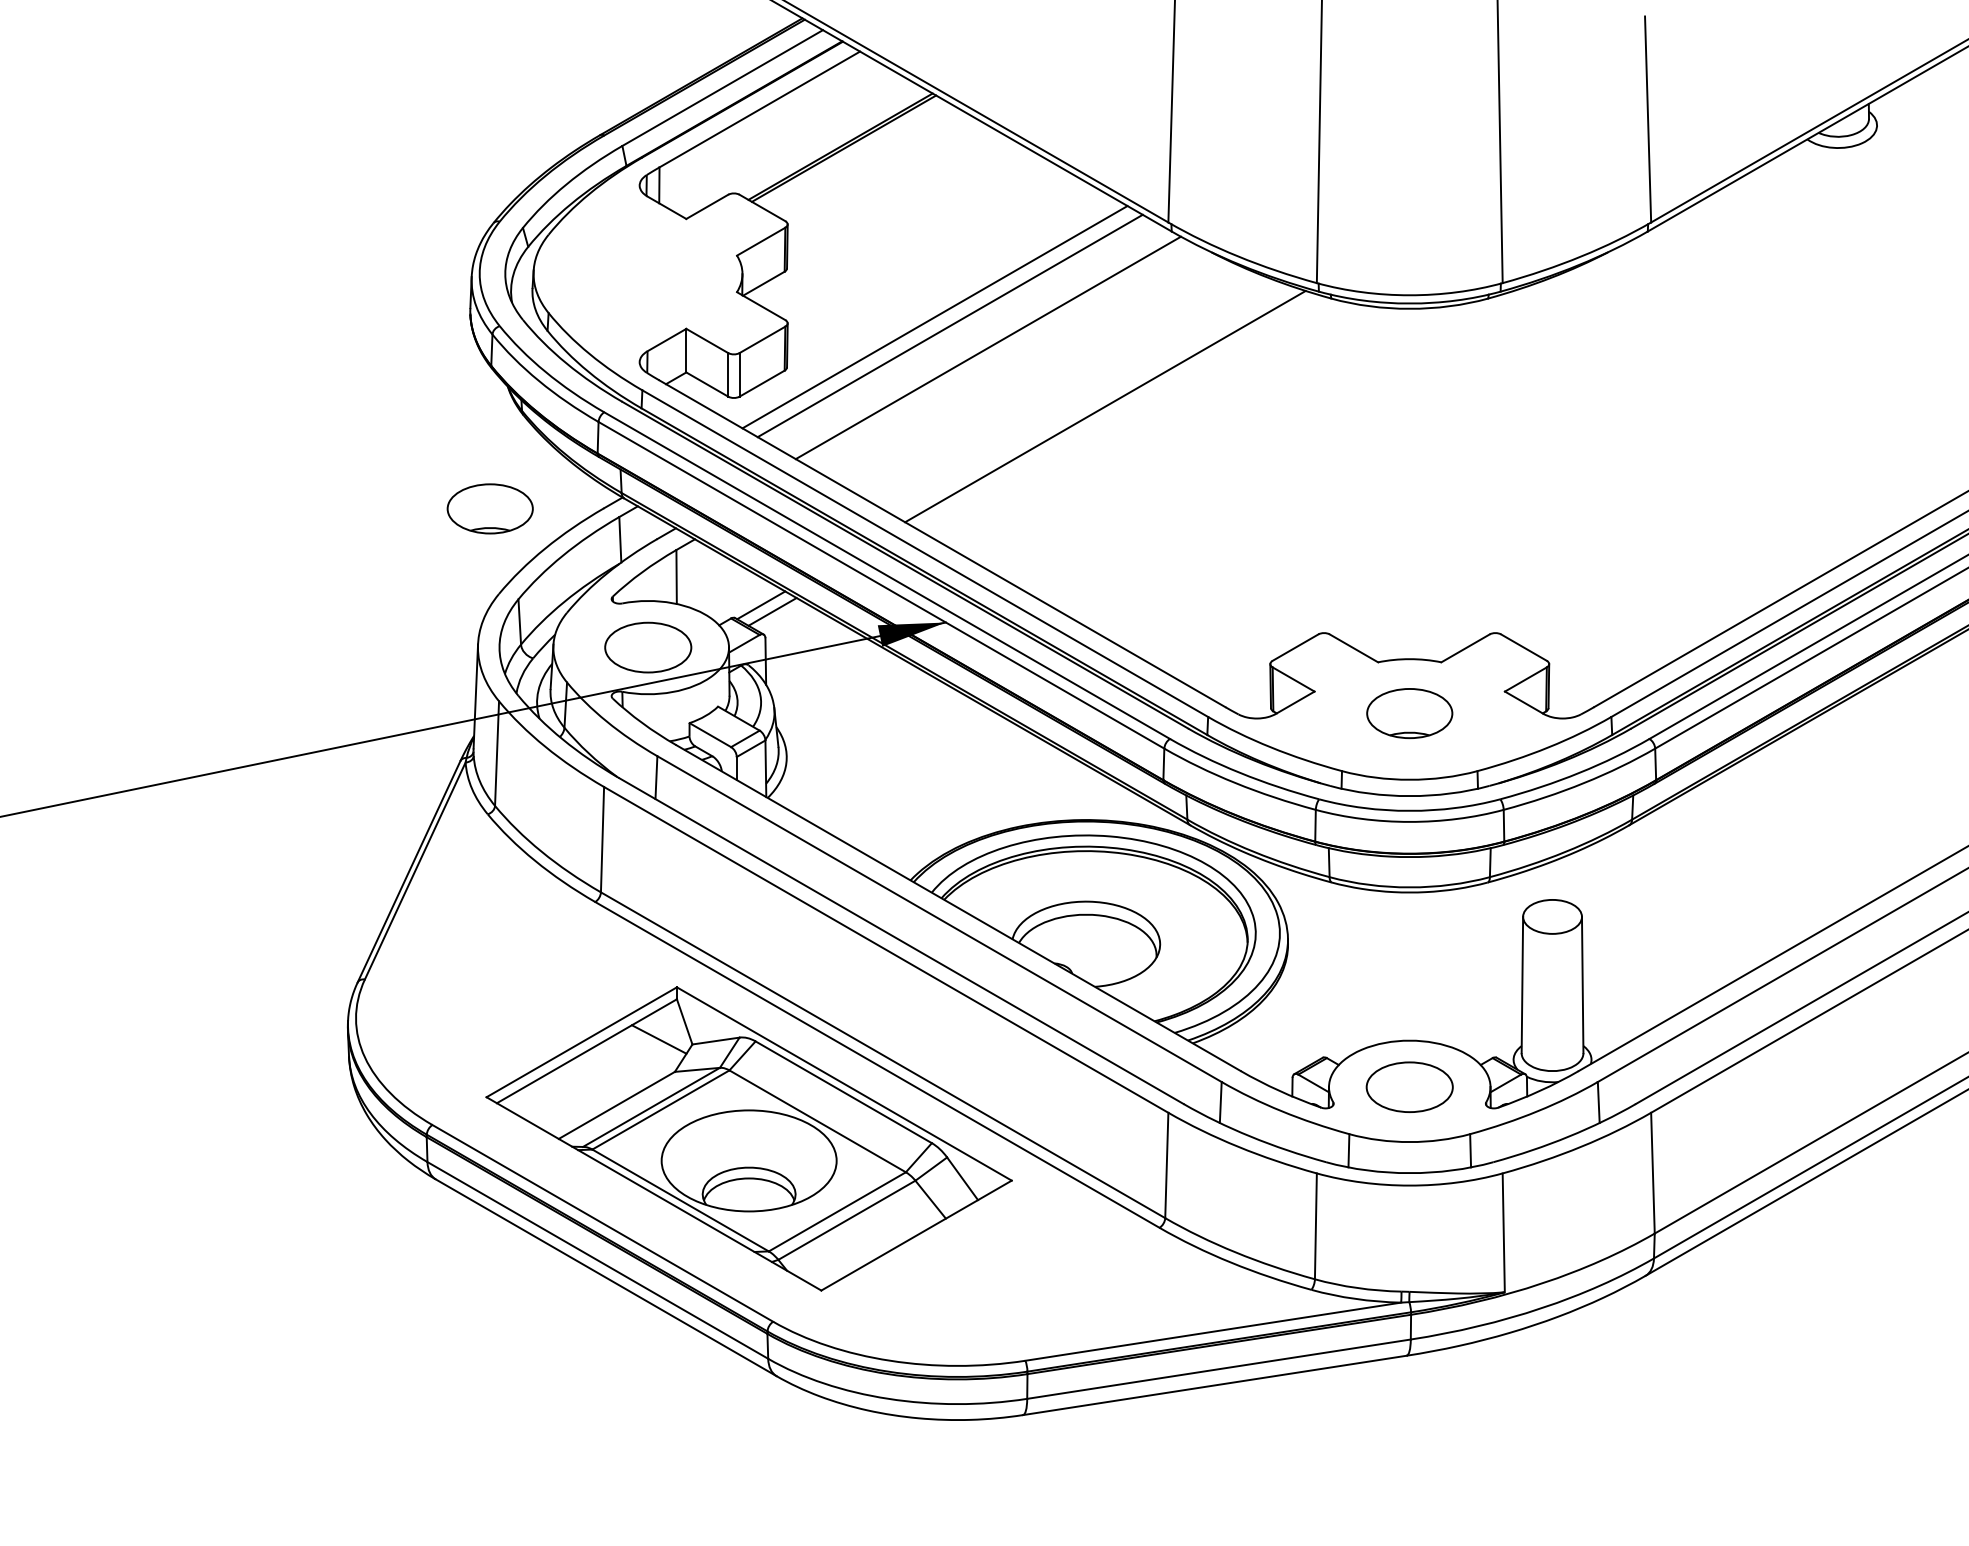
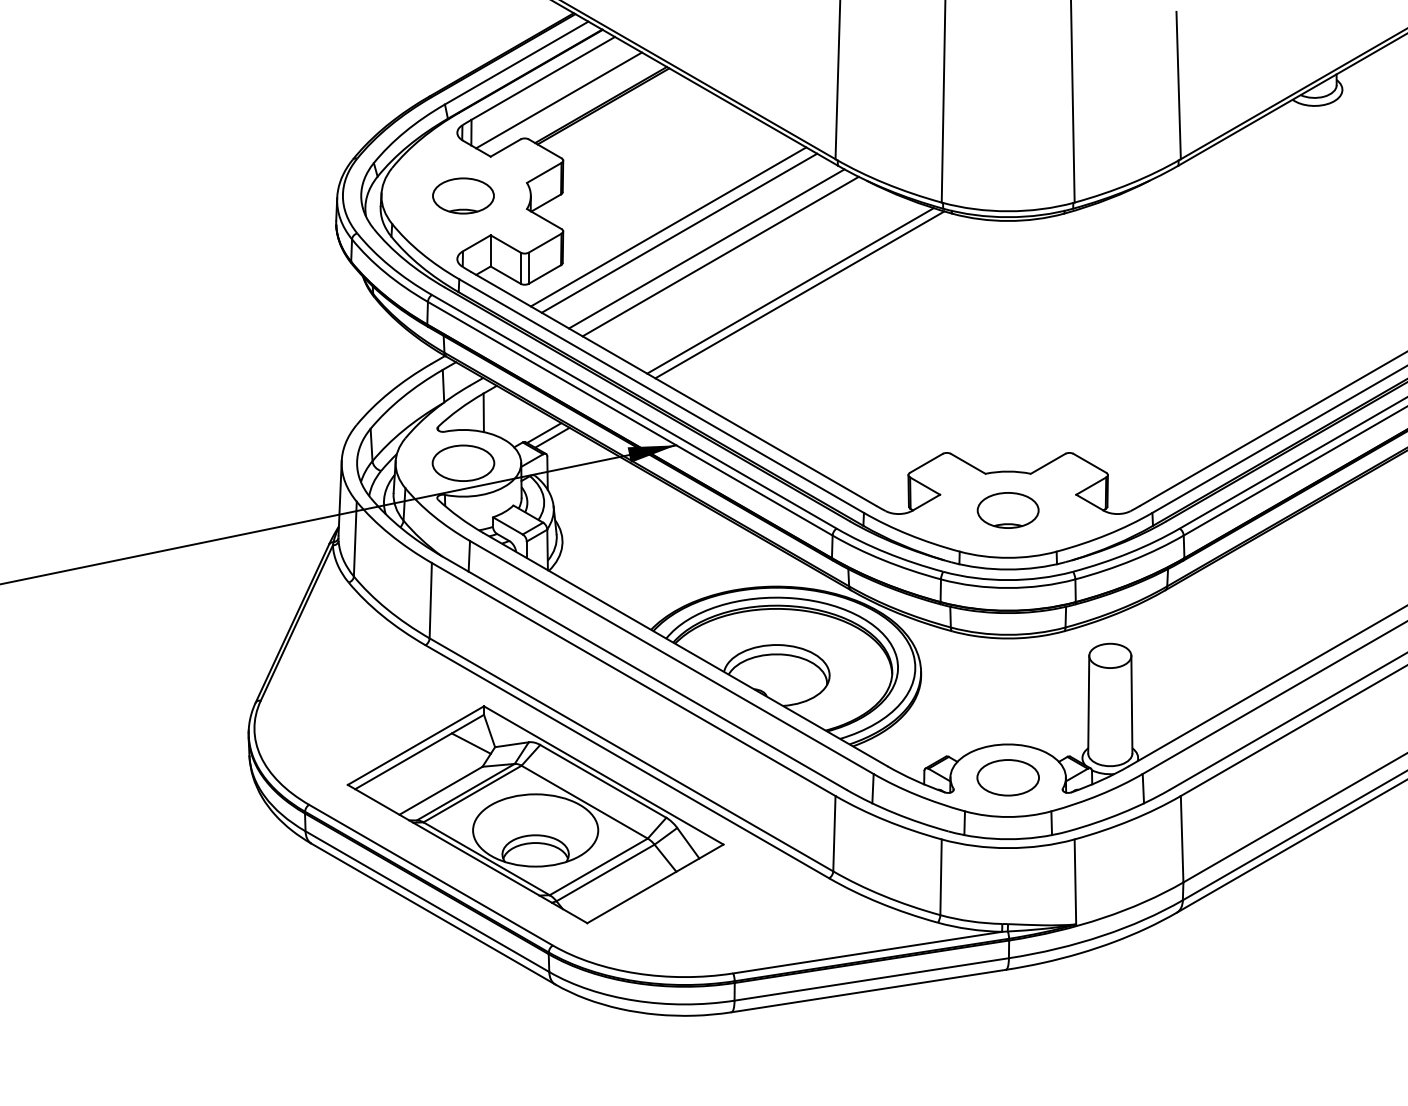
line: (781, 140) -> (558, 100), added
line: (1007, 358) -> (720, 256), added
line: (1118, 411) -> (799, 294), added
part: (489, 508) -> (462, 195), moved

